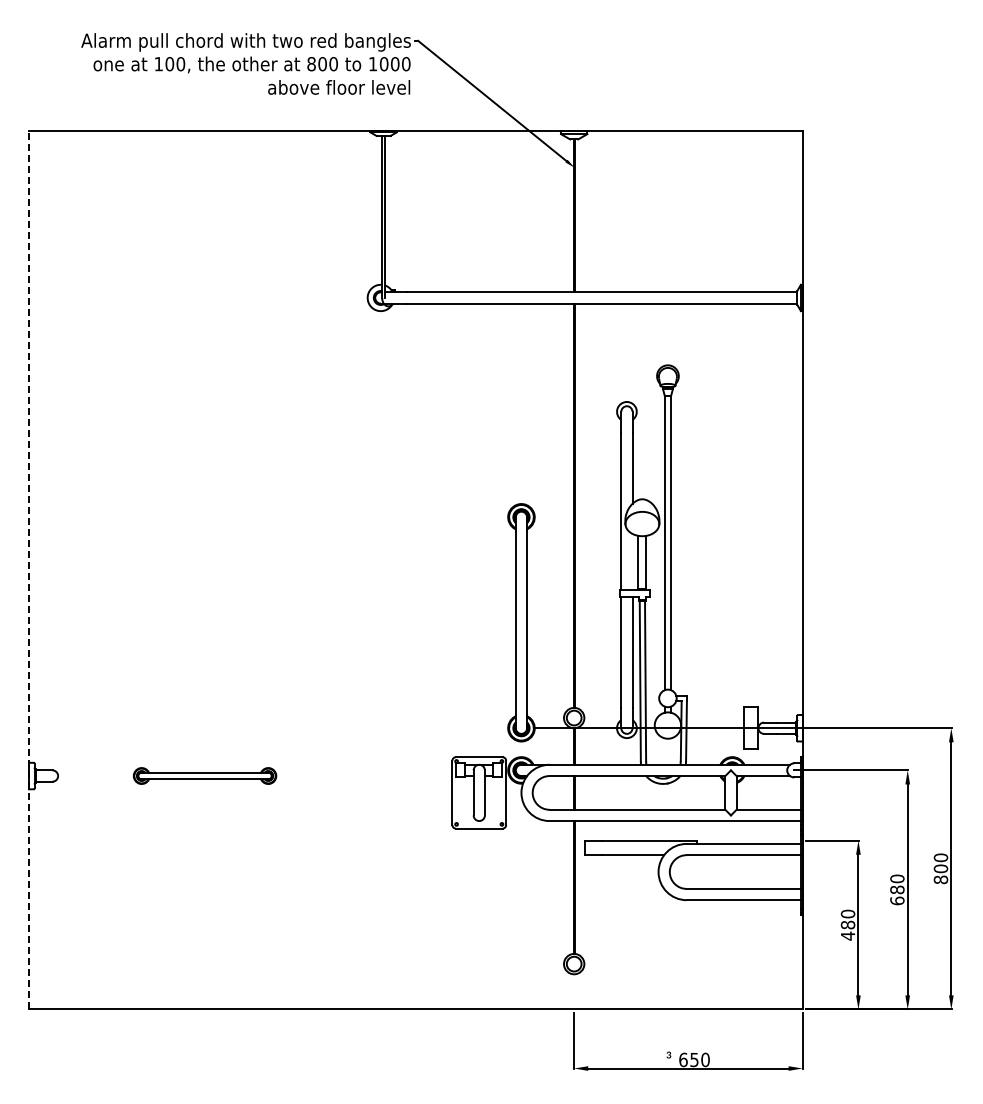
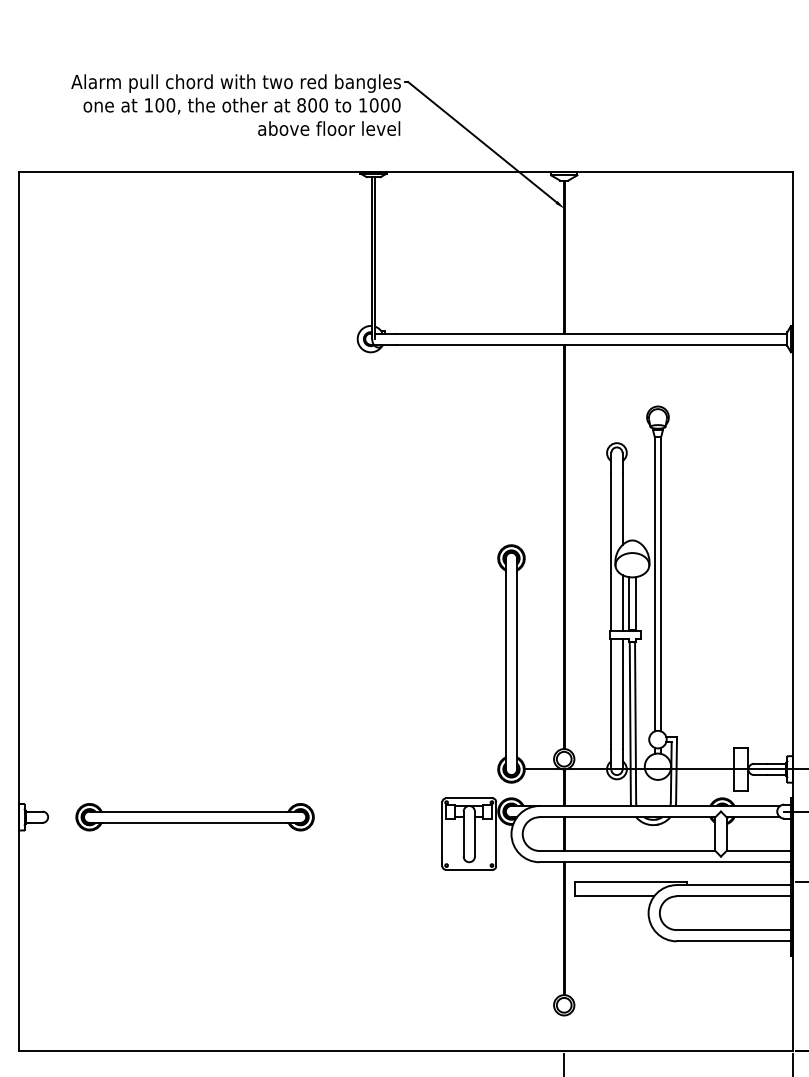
line: (632, 561) -> (622, 602), added
line: (29, 569) -> (19, 610), dashed -> solid
part: (204, 775) -> (194, 816), size x1.67

